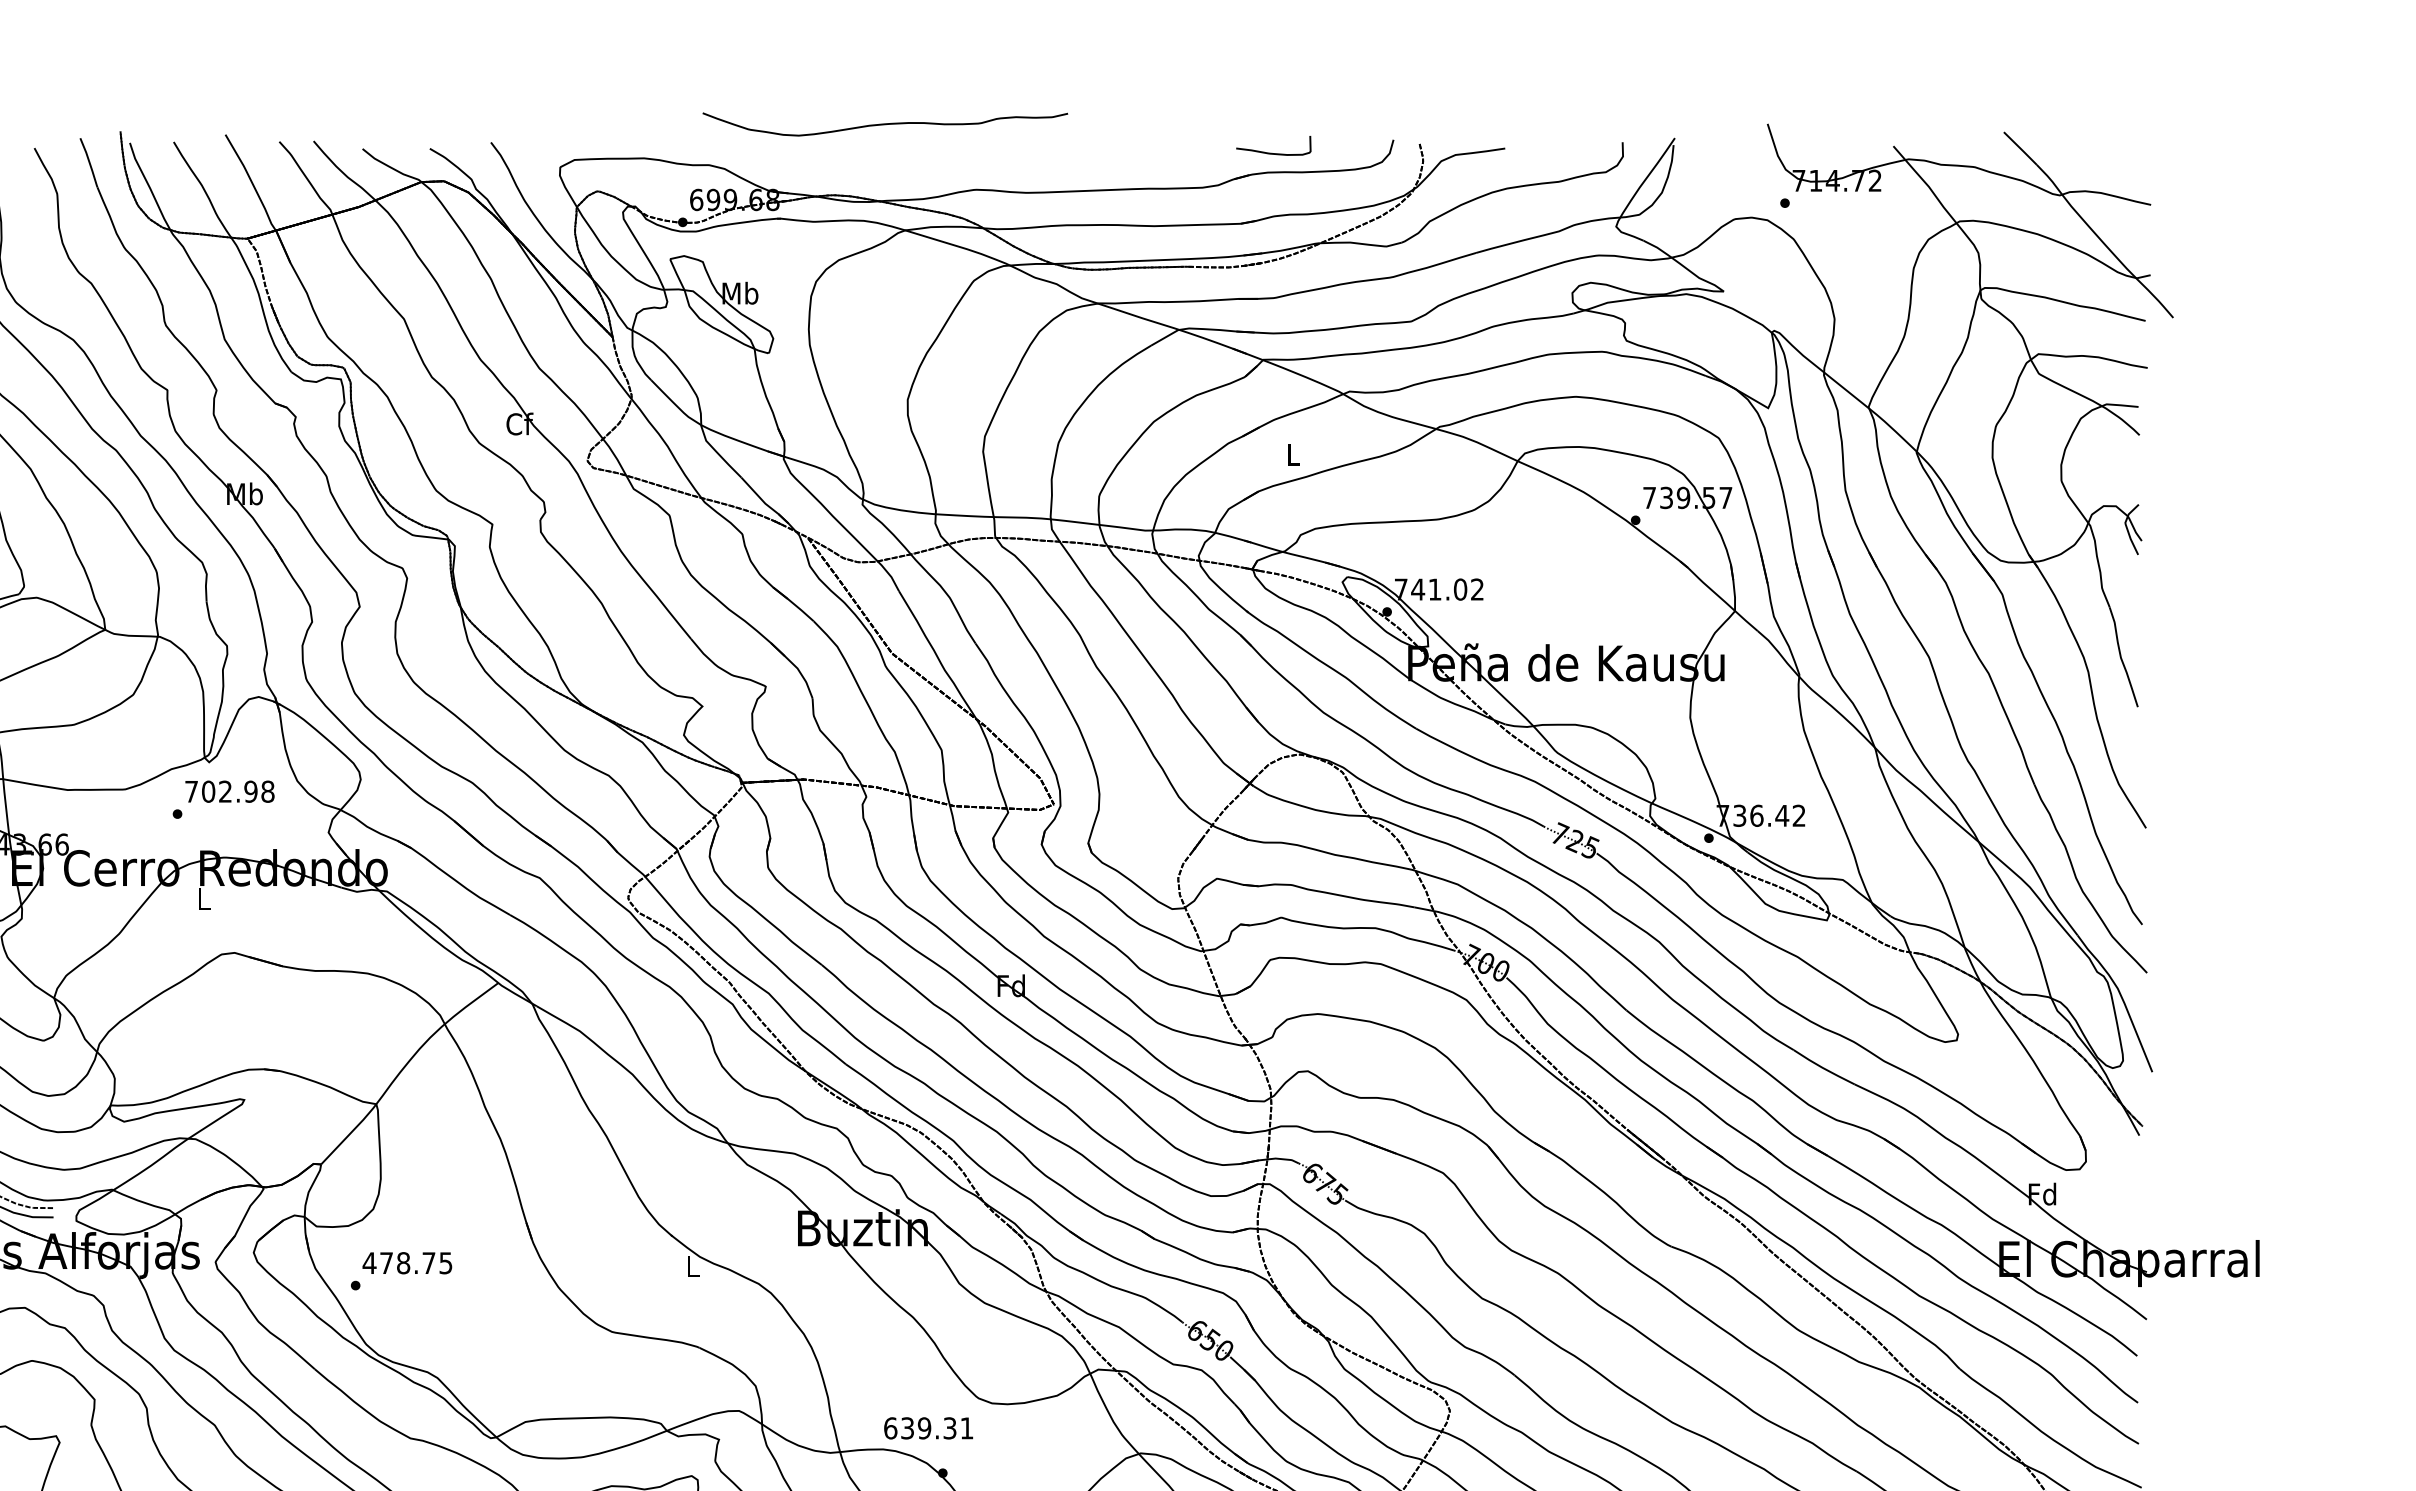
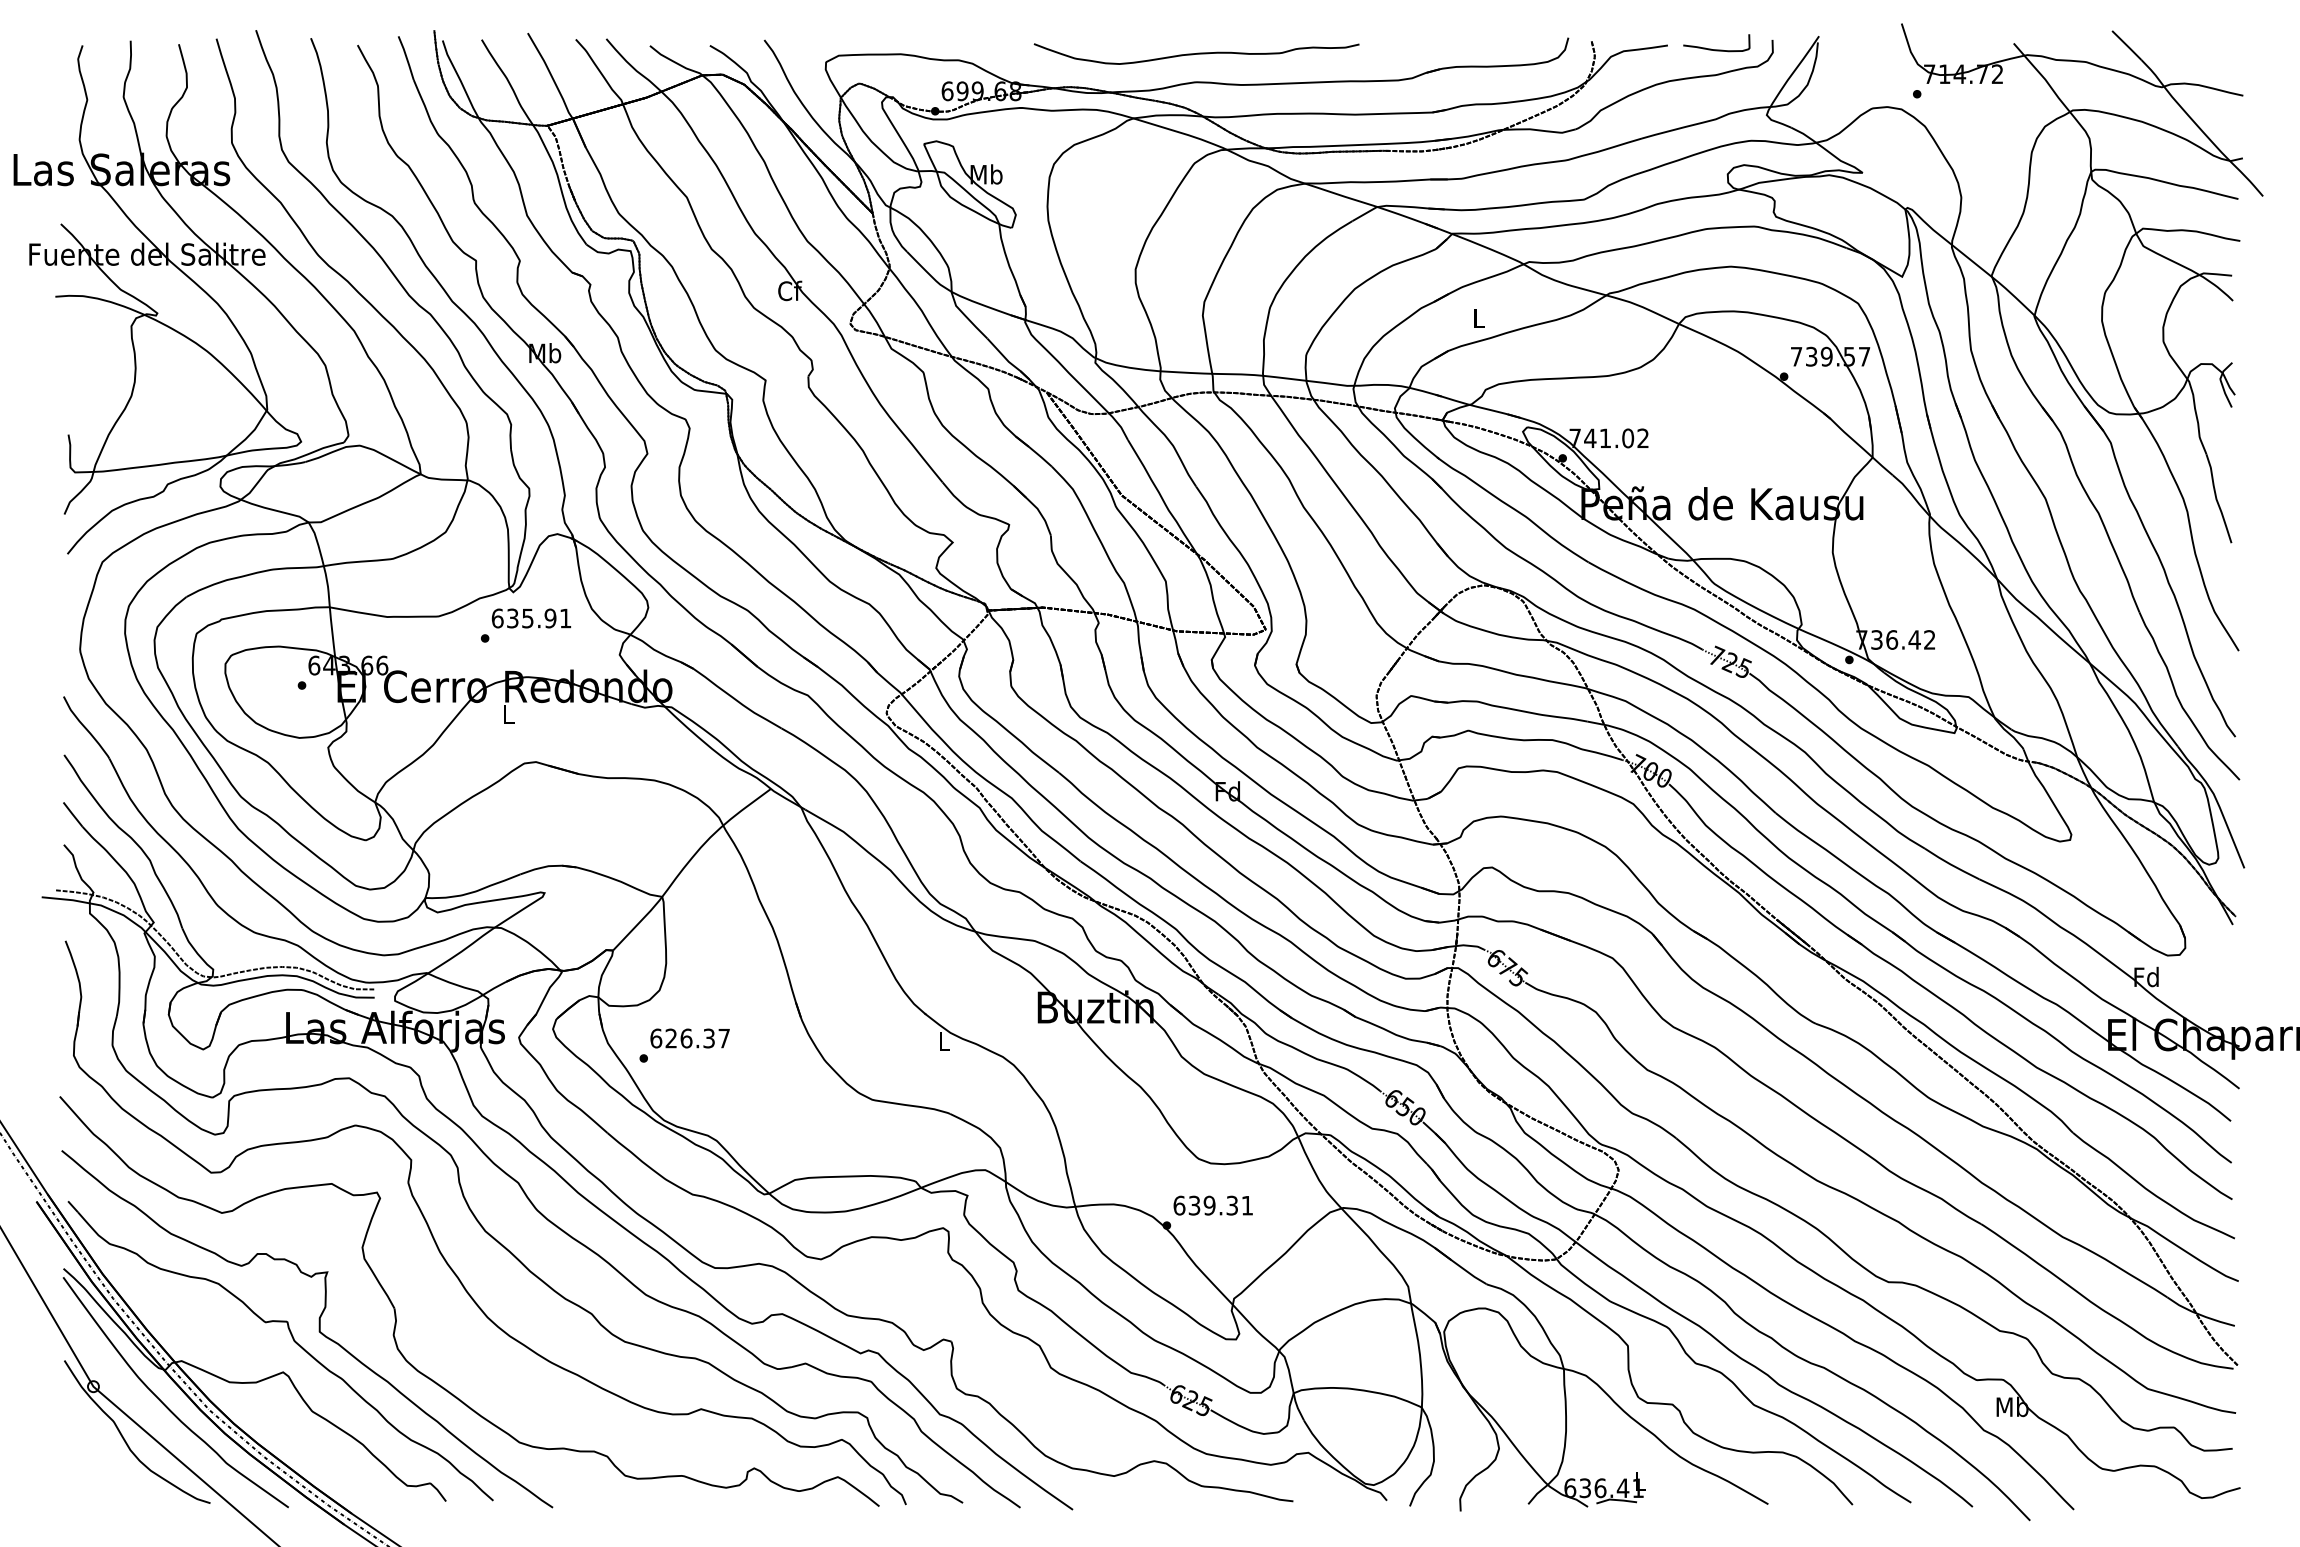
curve: (885, 123) -> (1196, 53), moved
curve: (1273, 153) -> (1716, 49), moved
text: (229, 791) -> (531, 618), 702.98 -> 635.91
text: (406, 1263) -> (689, 1038), 478.75 -> 626.37
text: (927, 1428) -> (1212, 1205), moved

